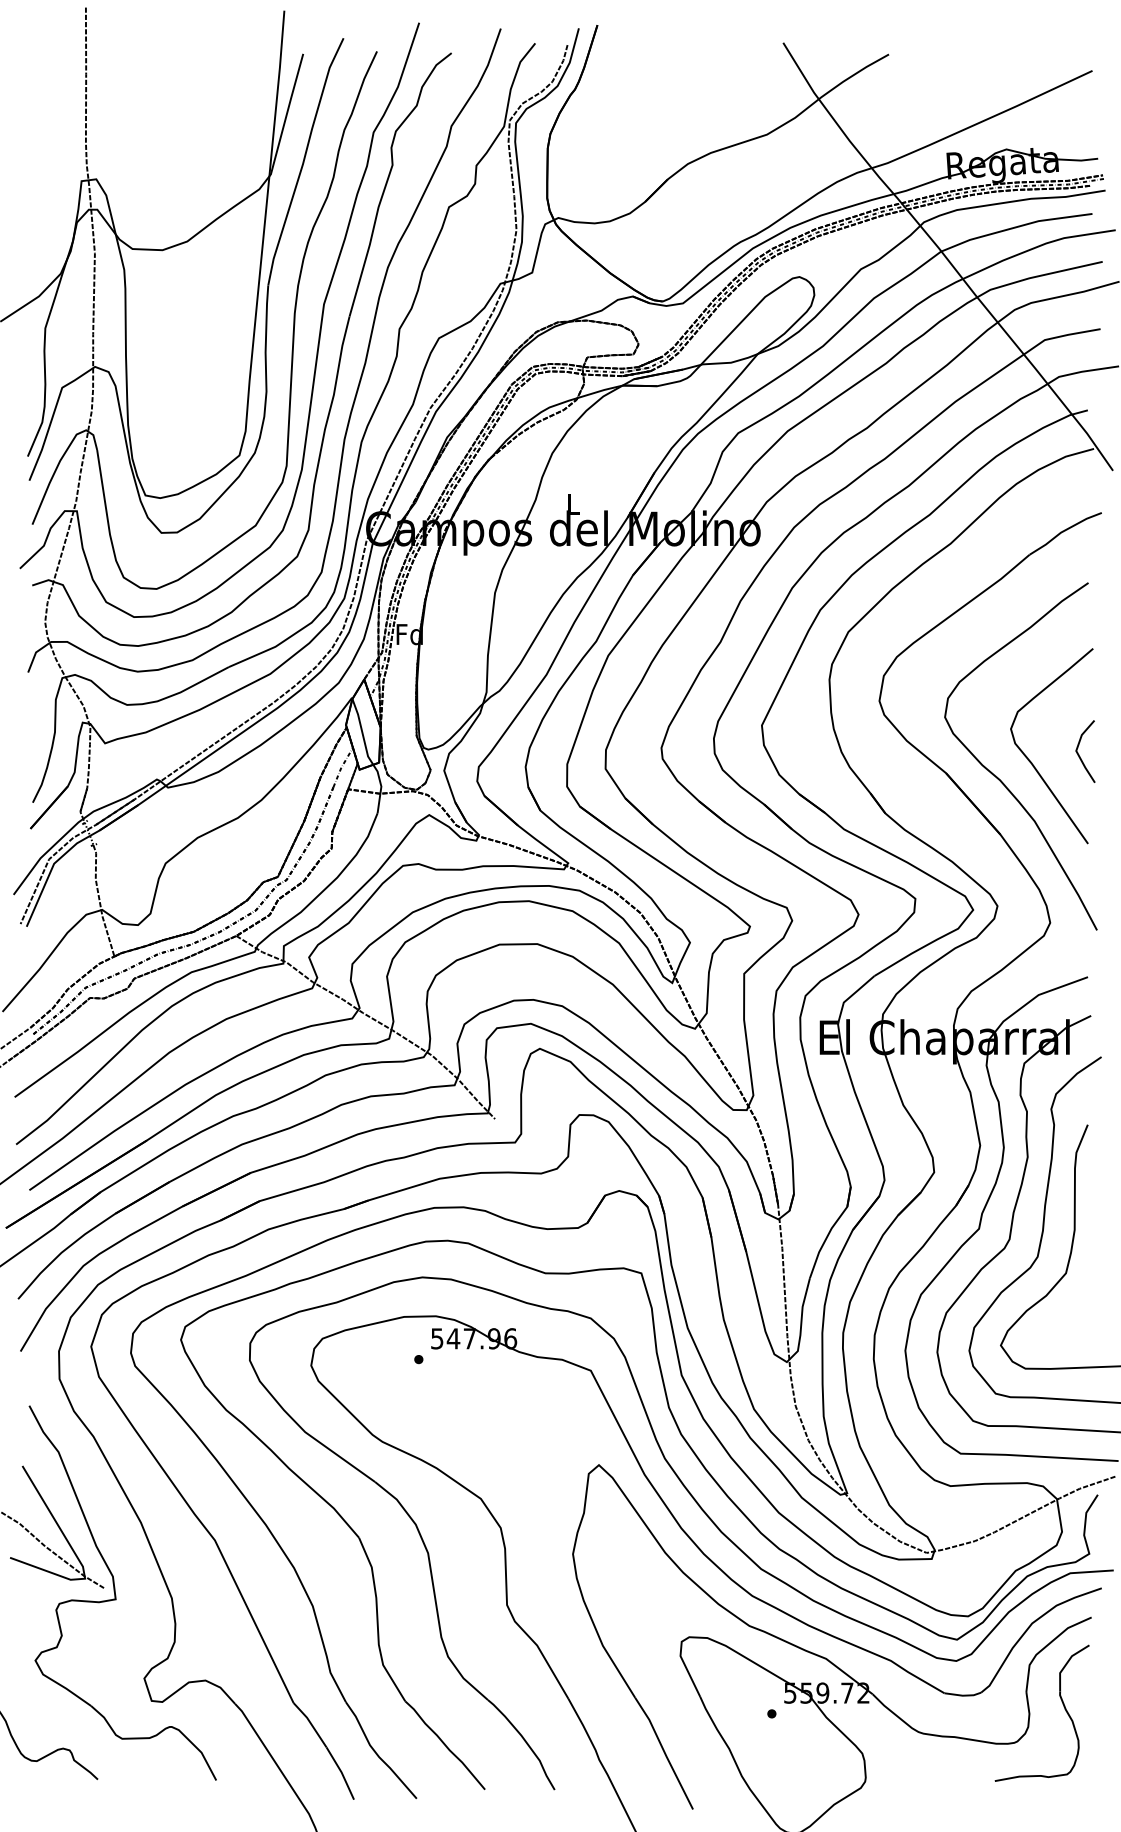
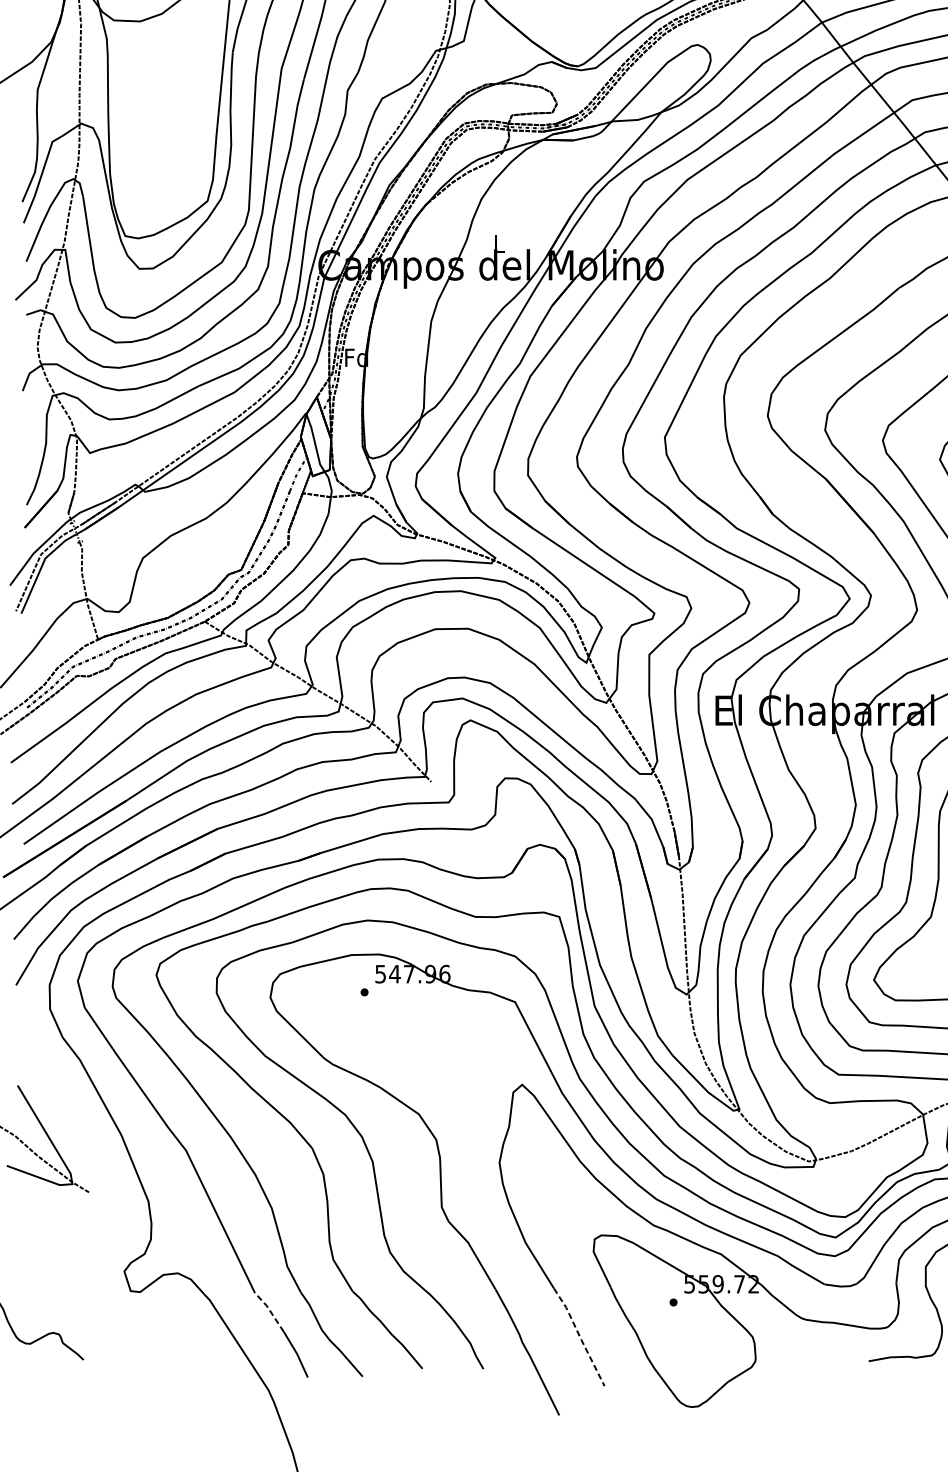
part: (116, 1595) -> (99, 1198), removed
line: (310, 1723) -> (269, 1310), solid -> dashed
line: (664, 1753) -> (579, 1337), solid -> dashed

